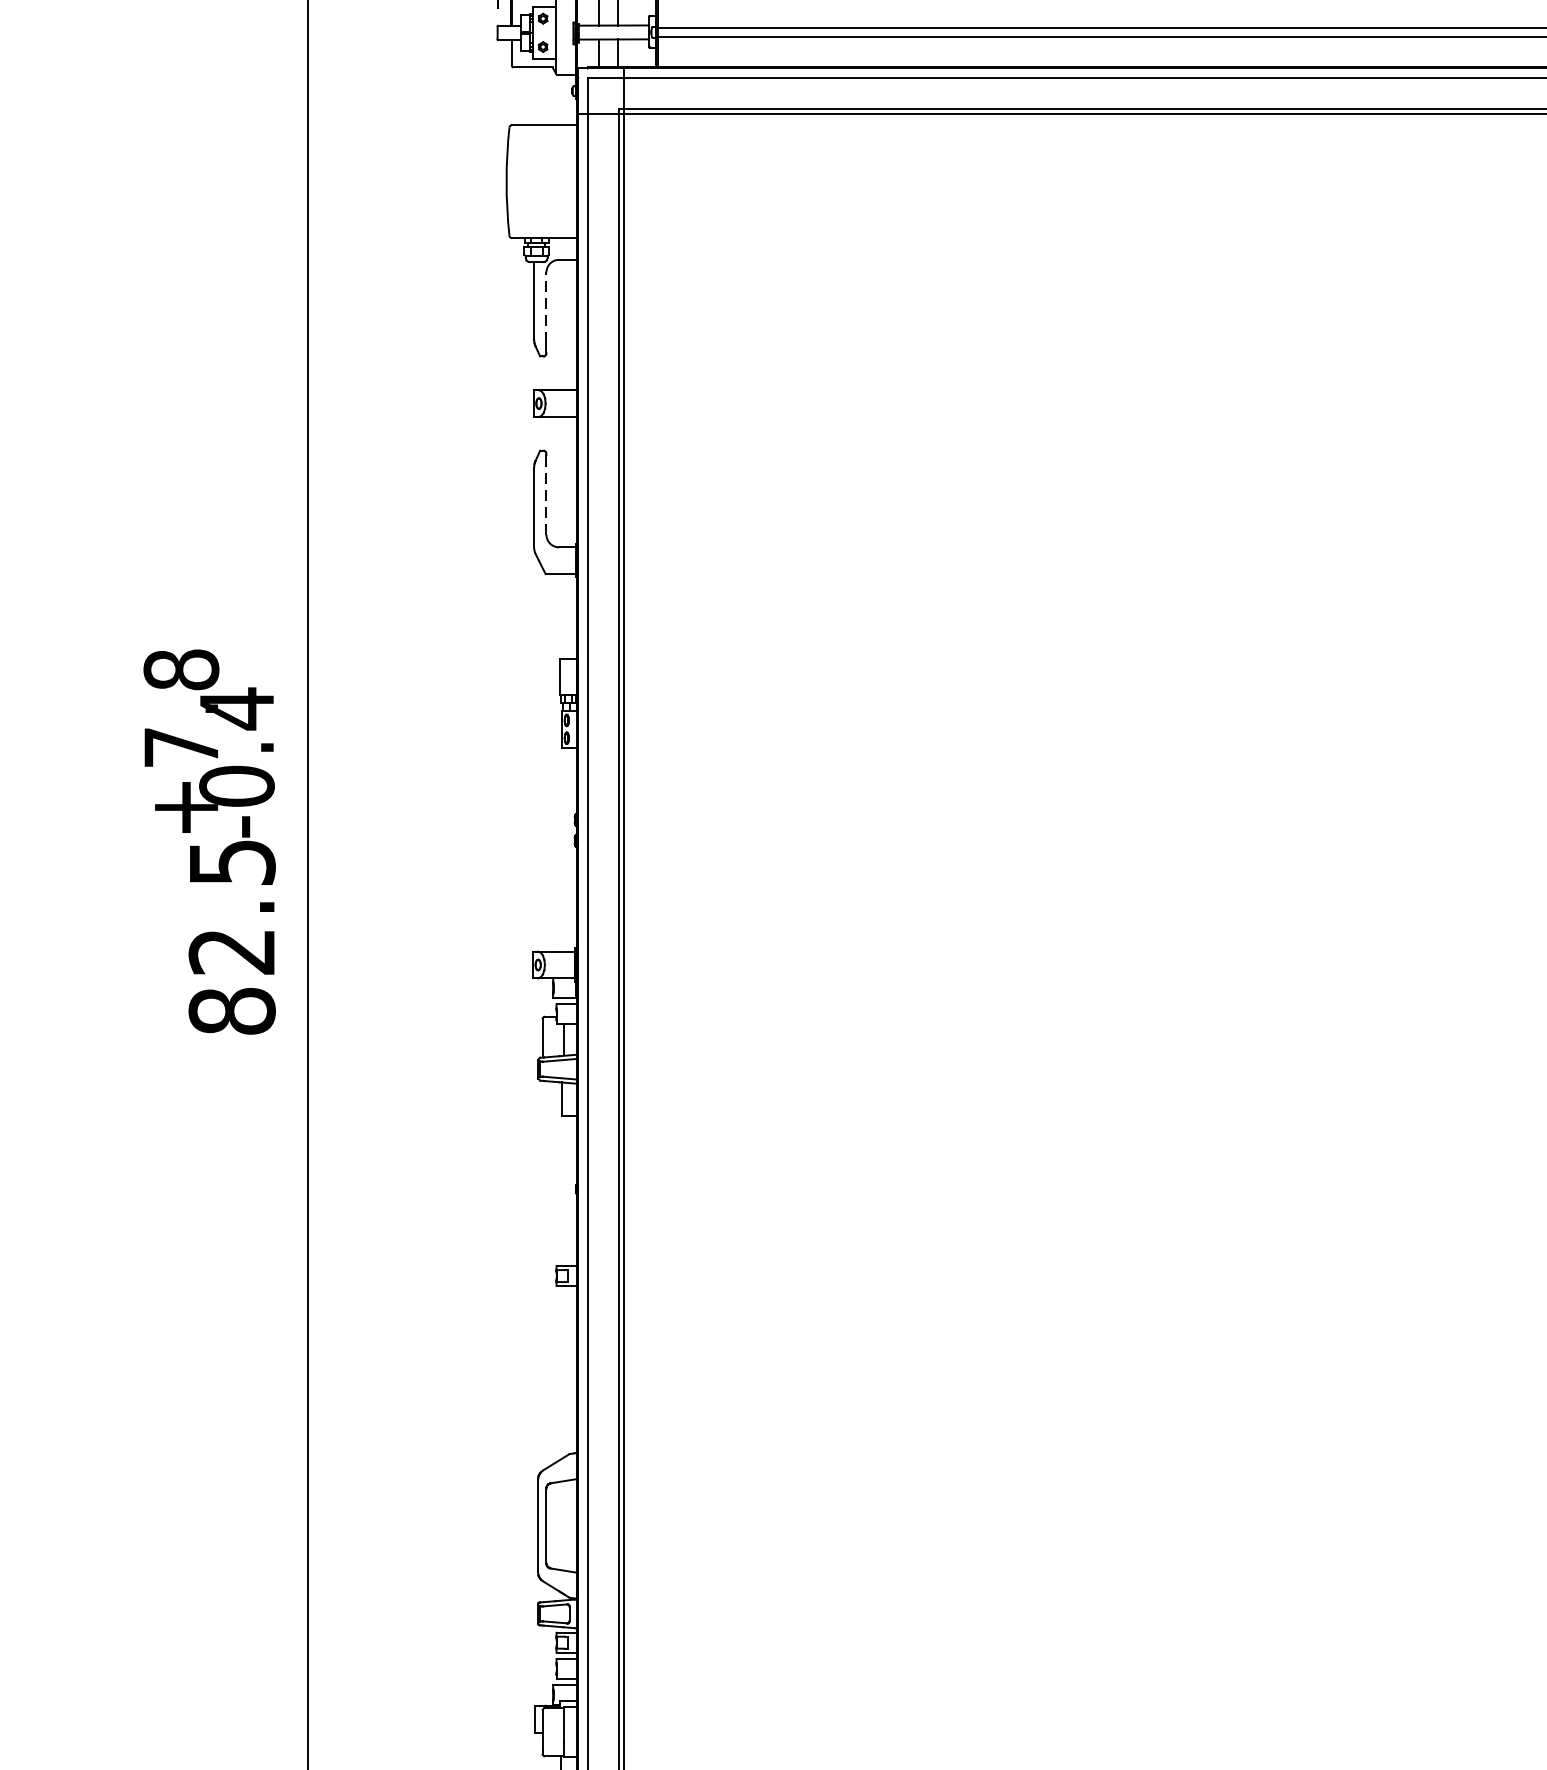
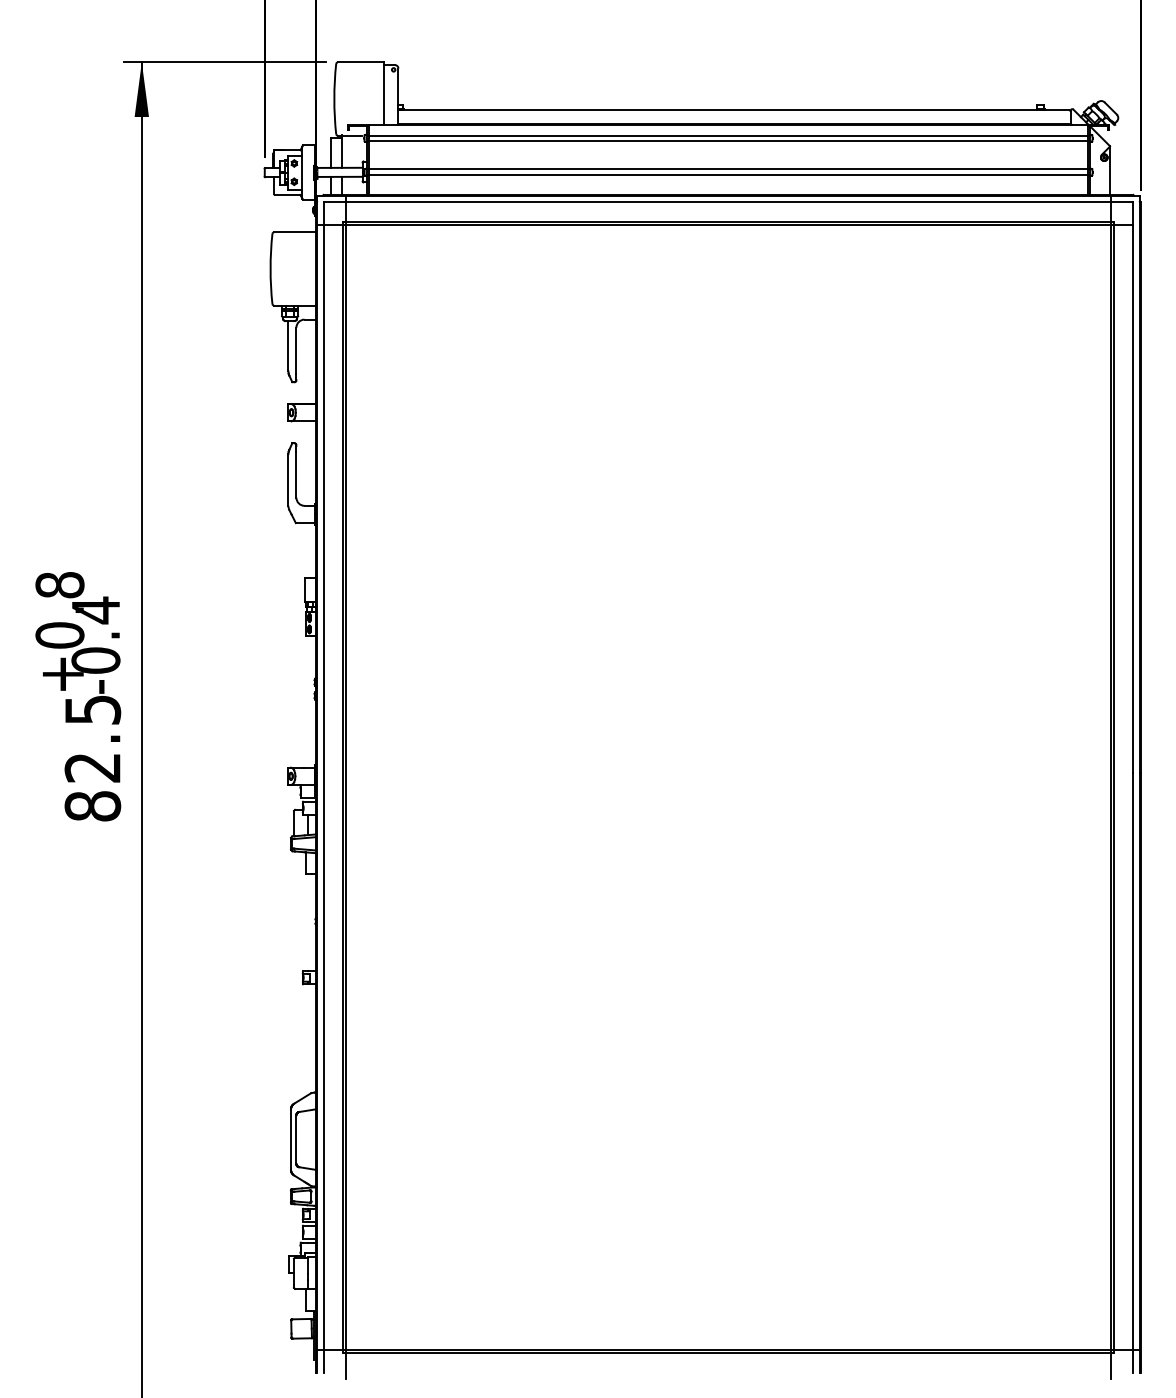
line: (546, 307) -> (296, 350), dashed -> solid
line: (546, 498) -> (296, 474), dashed -> solid
text: (180, 747) -> (59, 635), +7.8 -> +0.8

